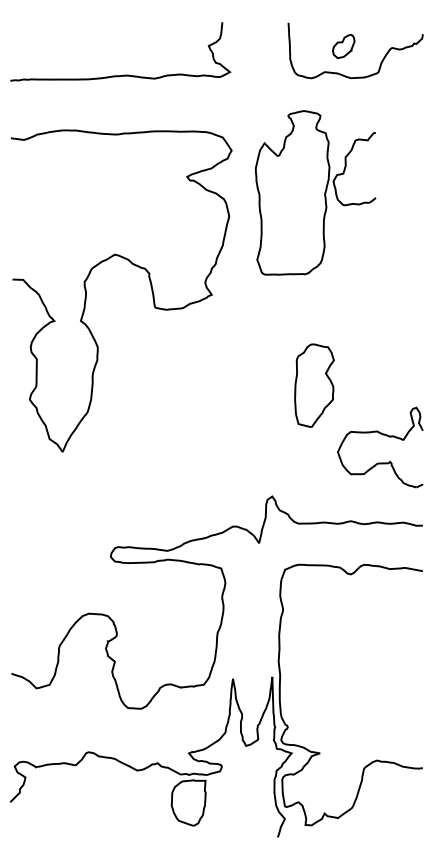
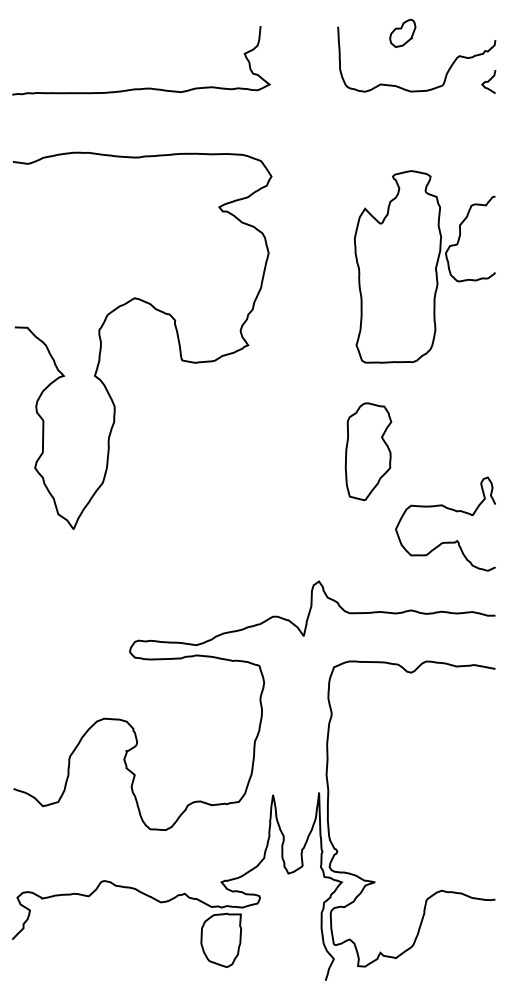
part: (343, 46) -> (402, 33), moved
curve: (416, 69) -> (487, 81), added
part: (315, 192) -> (424, 266), moved

